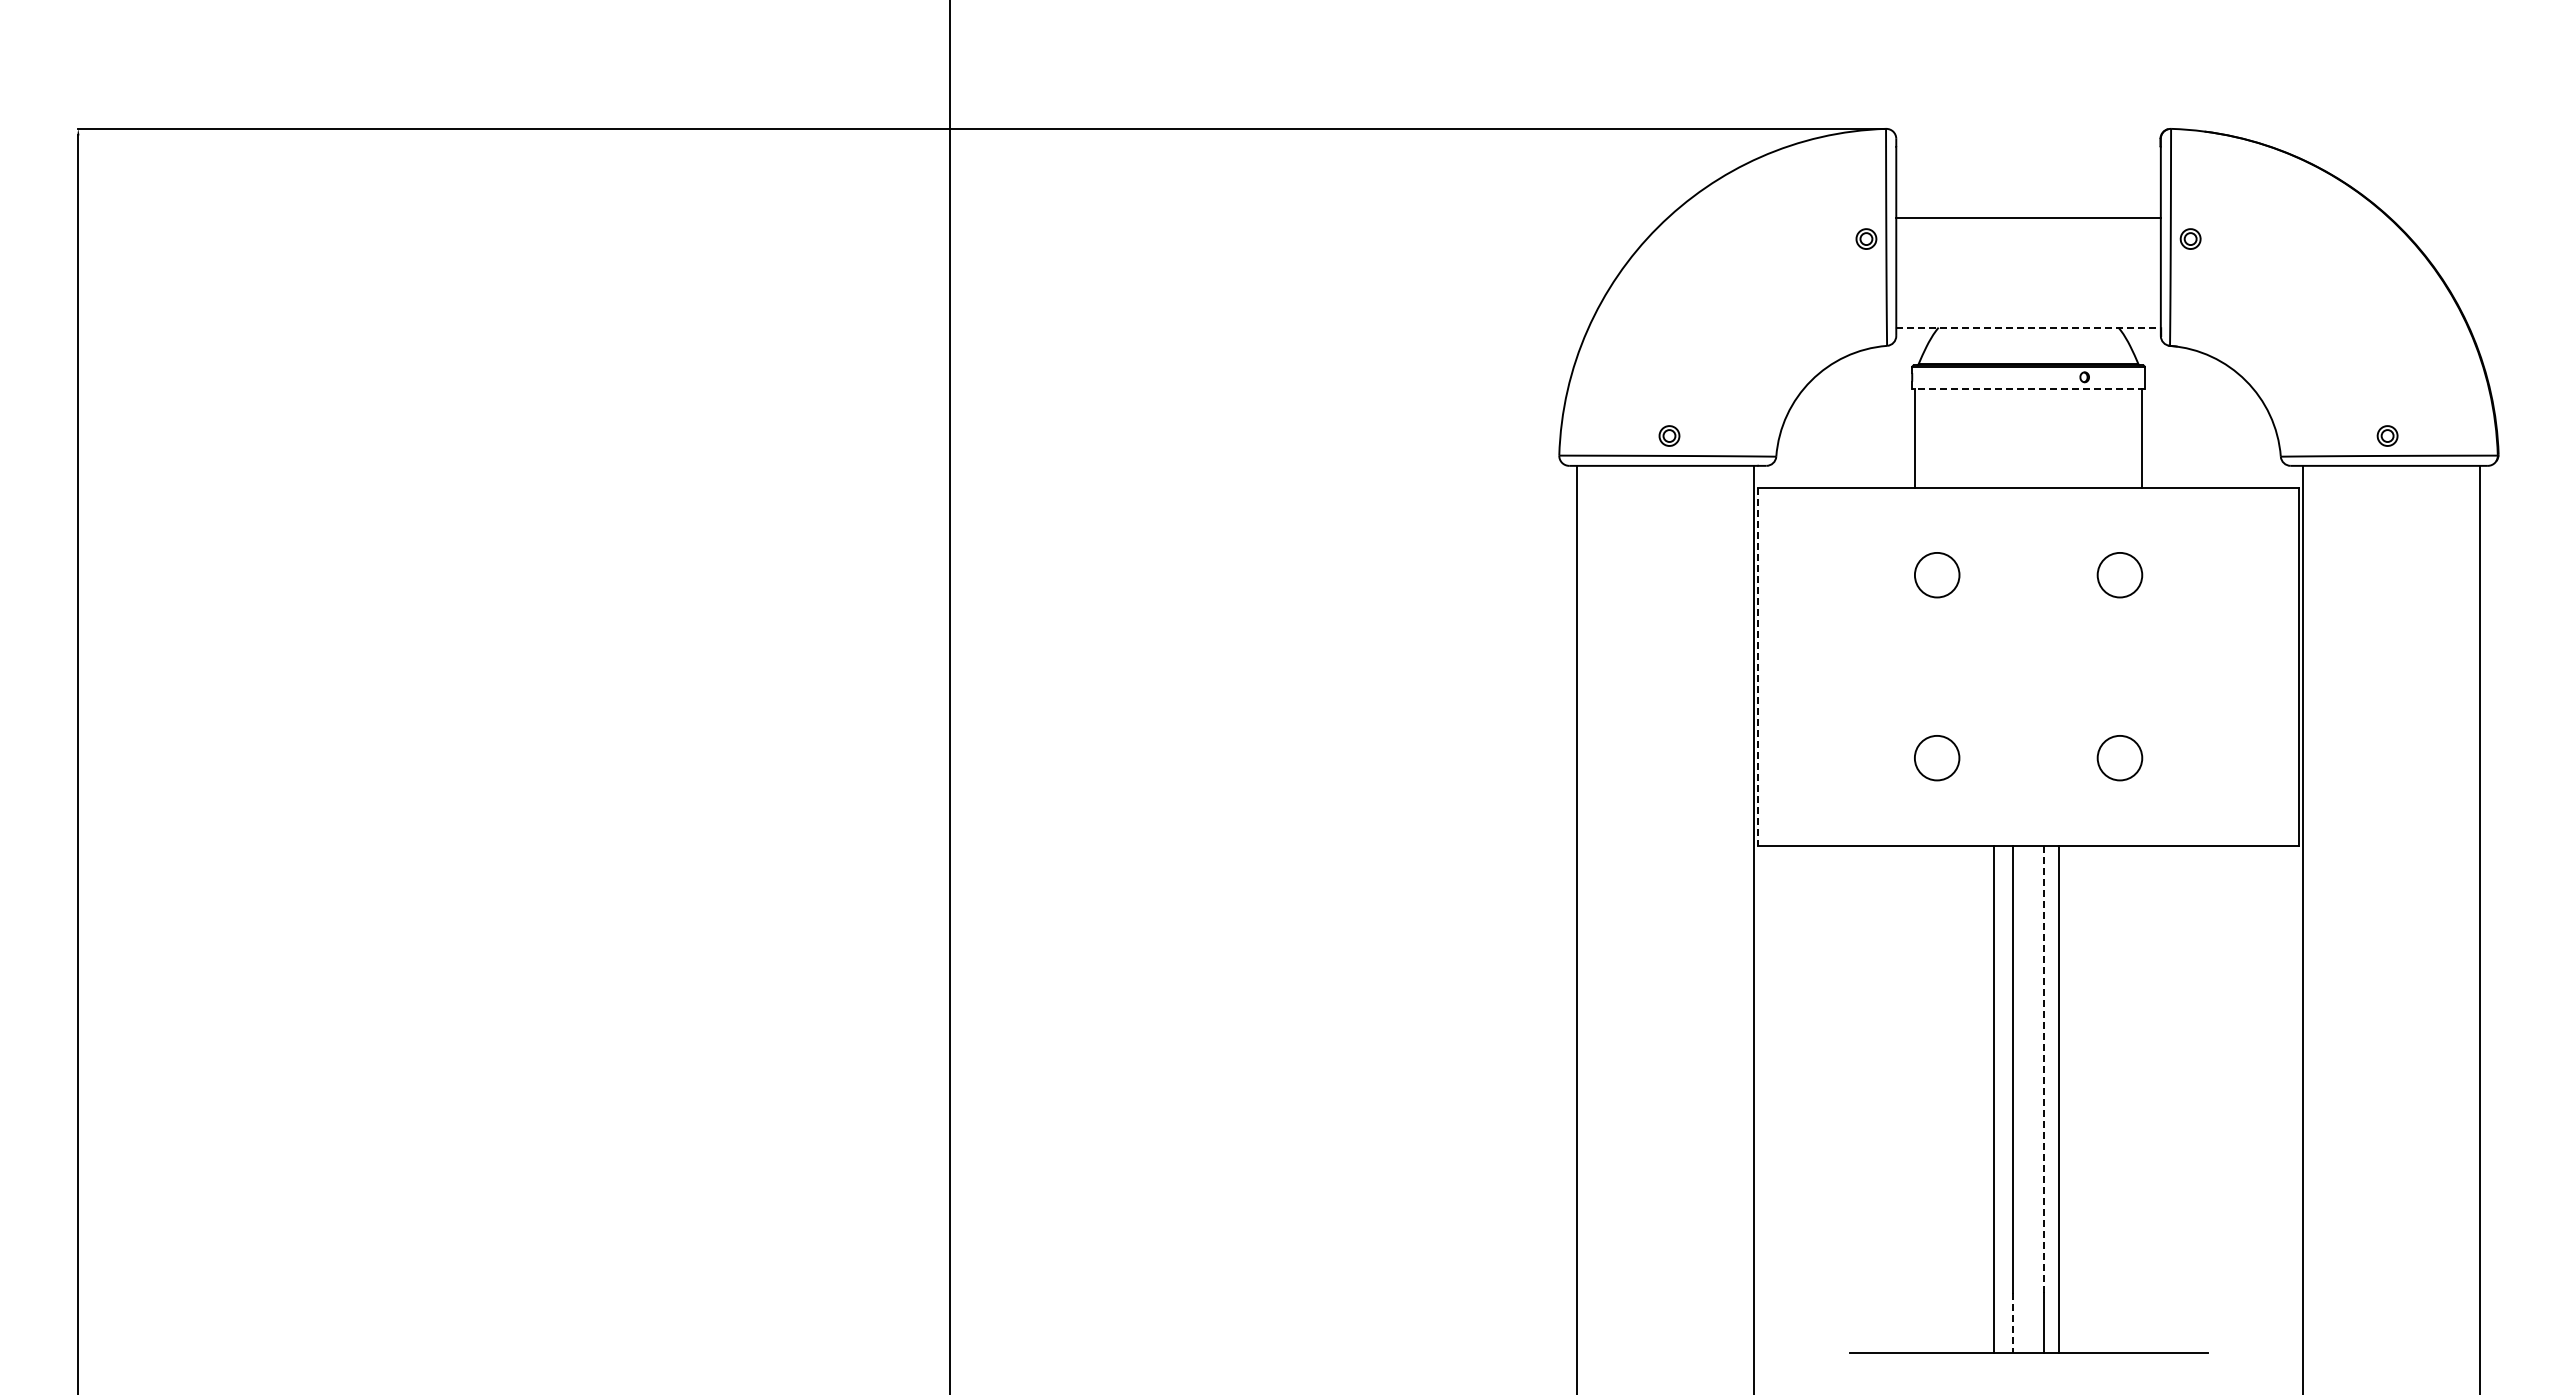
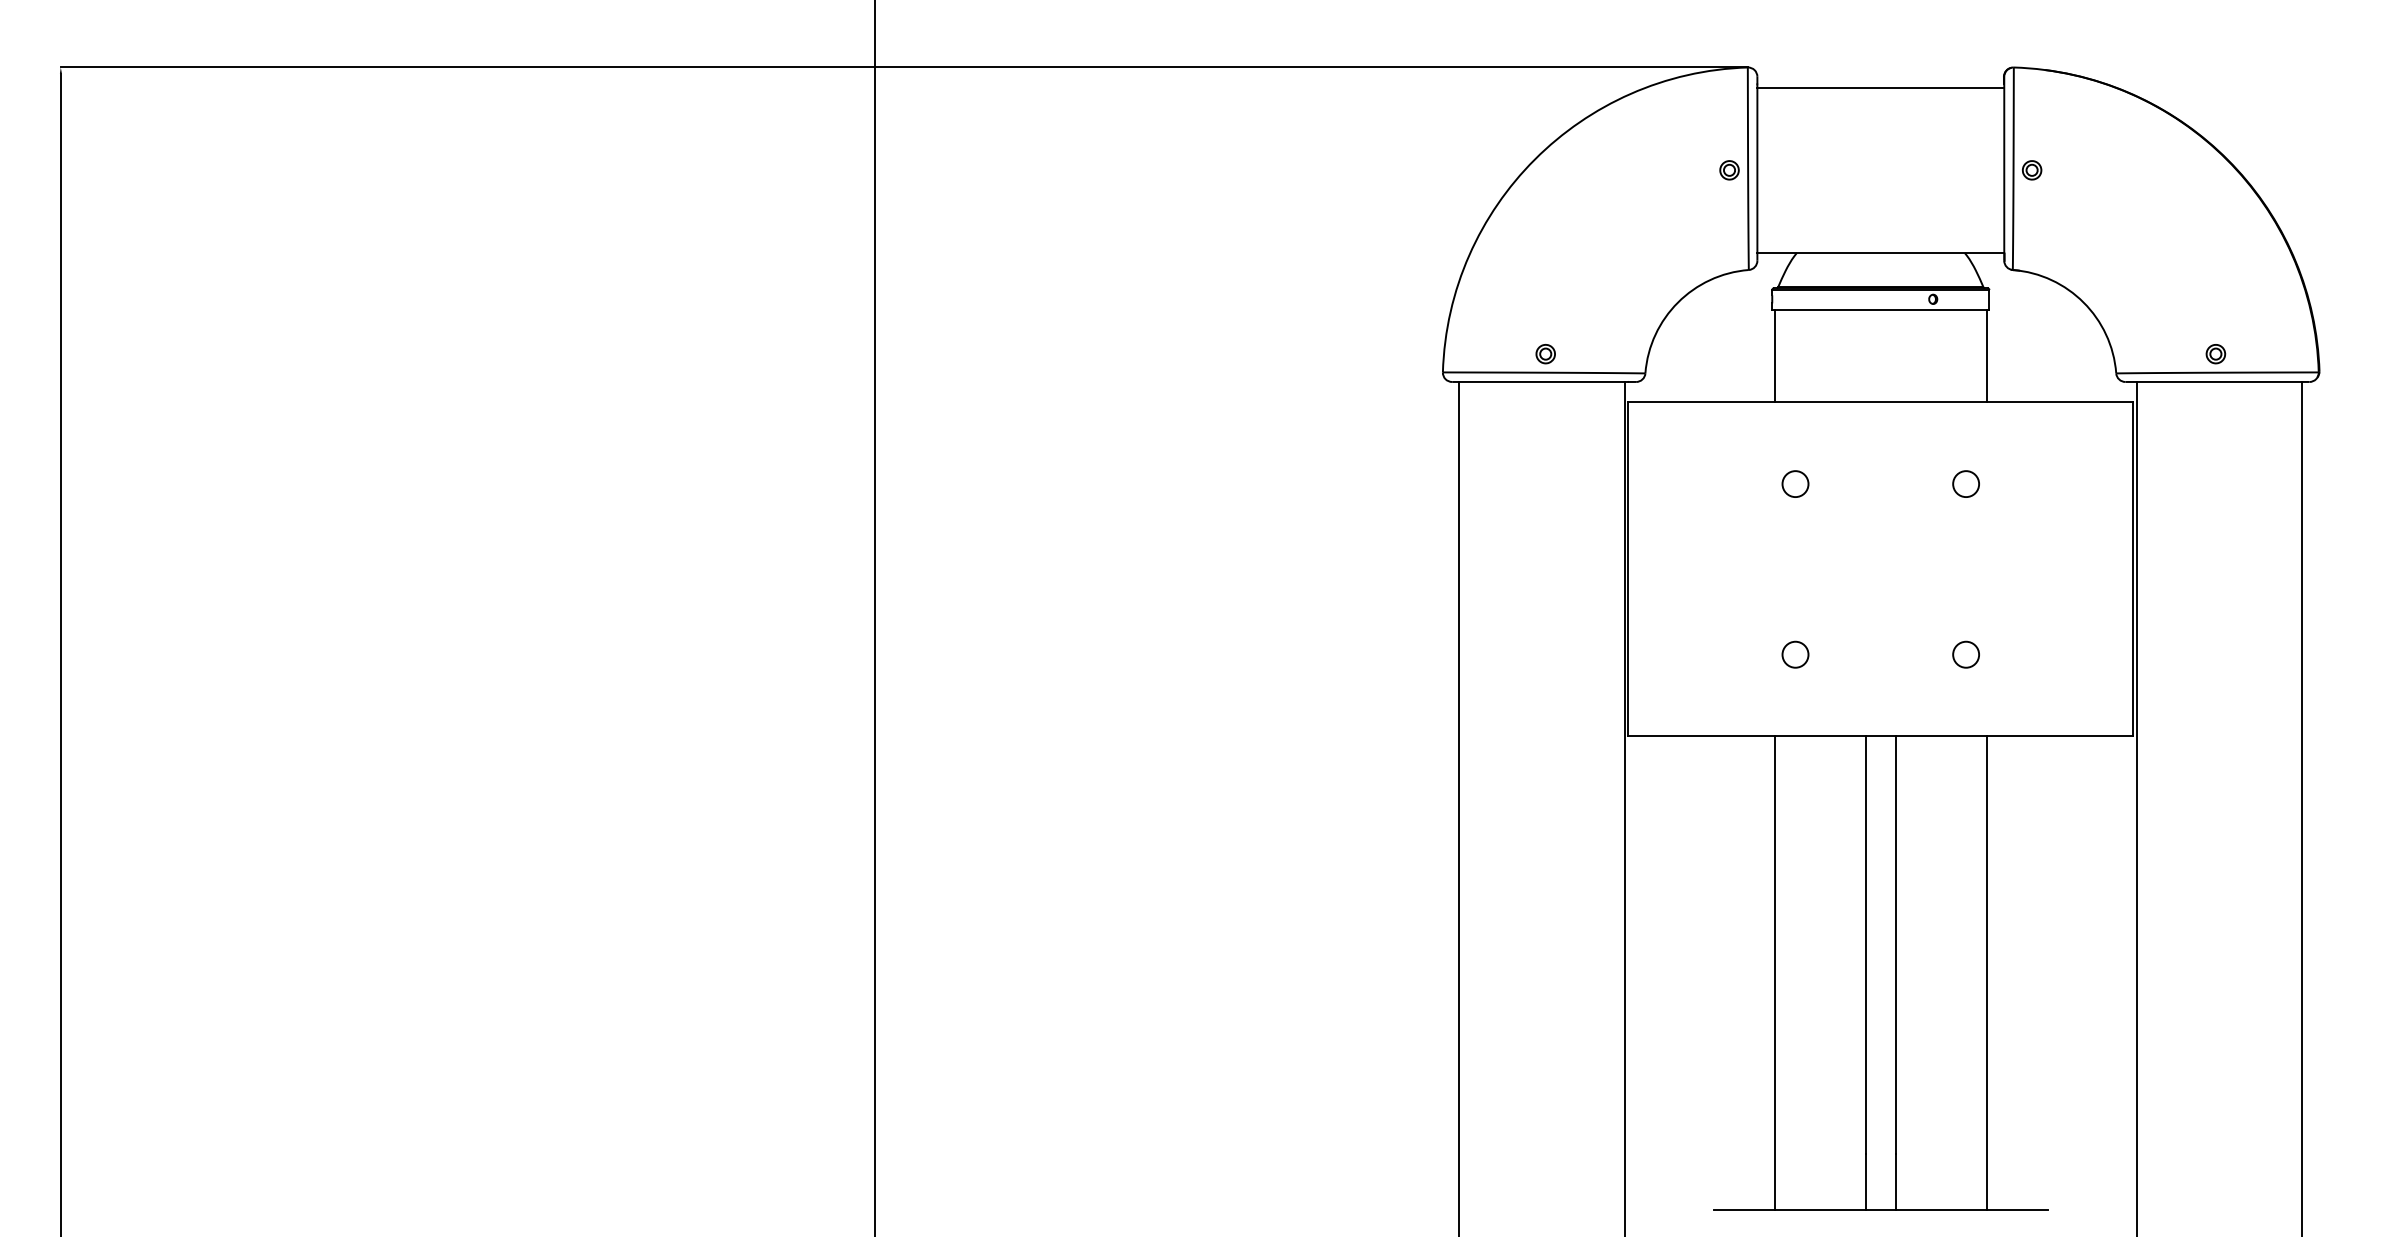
line: (2028, 217) -> (1880, 87), moved
line: (2029, 327) -> (1881, 252), dashed -> solid
line: (2028, 389) -> (1880, 310), dashed -> solid
circle: (1936, 575) -> (1794, 484), size x0.62
circle: (2119, 575) -> (1965, 484), size x0.62
line: (1758, 667) -> (1628, 570), dashed -> solid
circle: (1937, 758) -> (1795, 655), size x0.62
circle: (2119, 758) -> (1965, 655), size x0.62
line: (2044, 1069) -> (1895, 945), dashed -> solid
line: (1994, 1098) -> (1775, 972), moved
line: (2058, 1098) -> (1986, 972), moved
line: (2012, 1323) -> (1865, 1182), dashed -> solid

